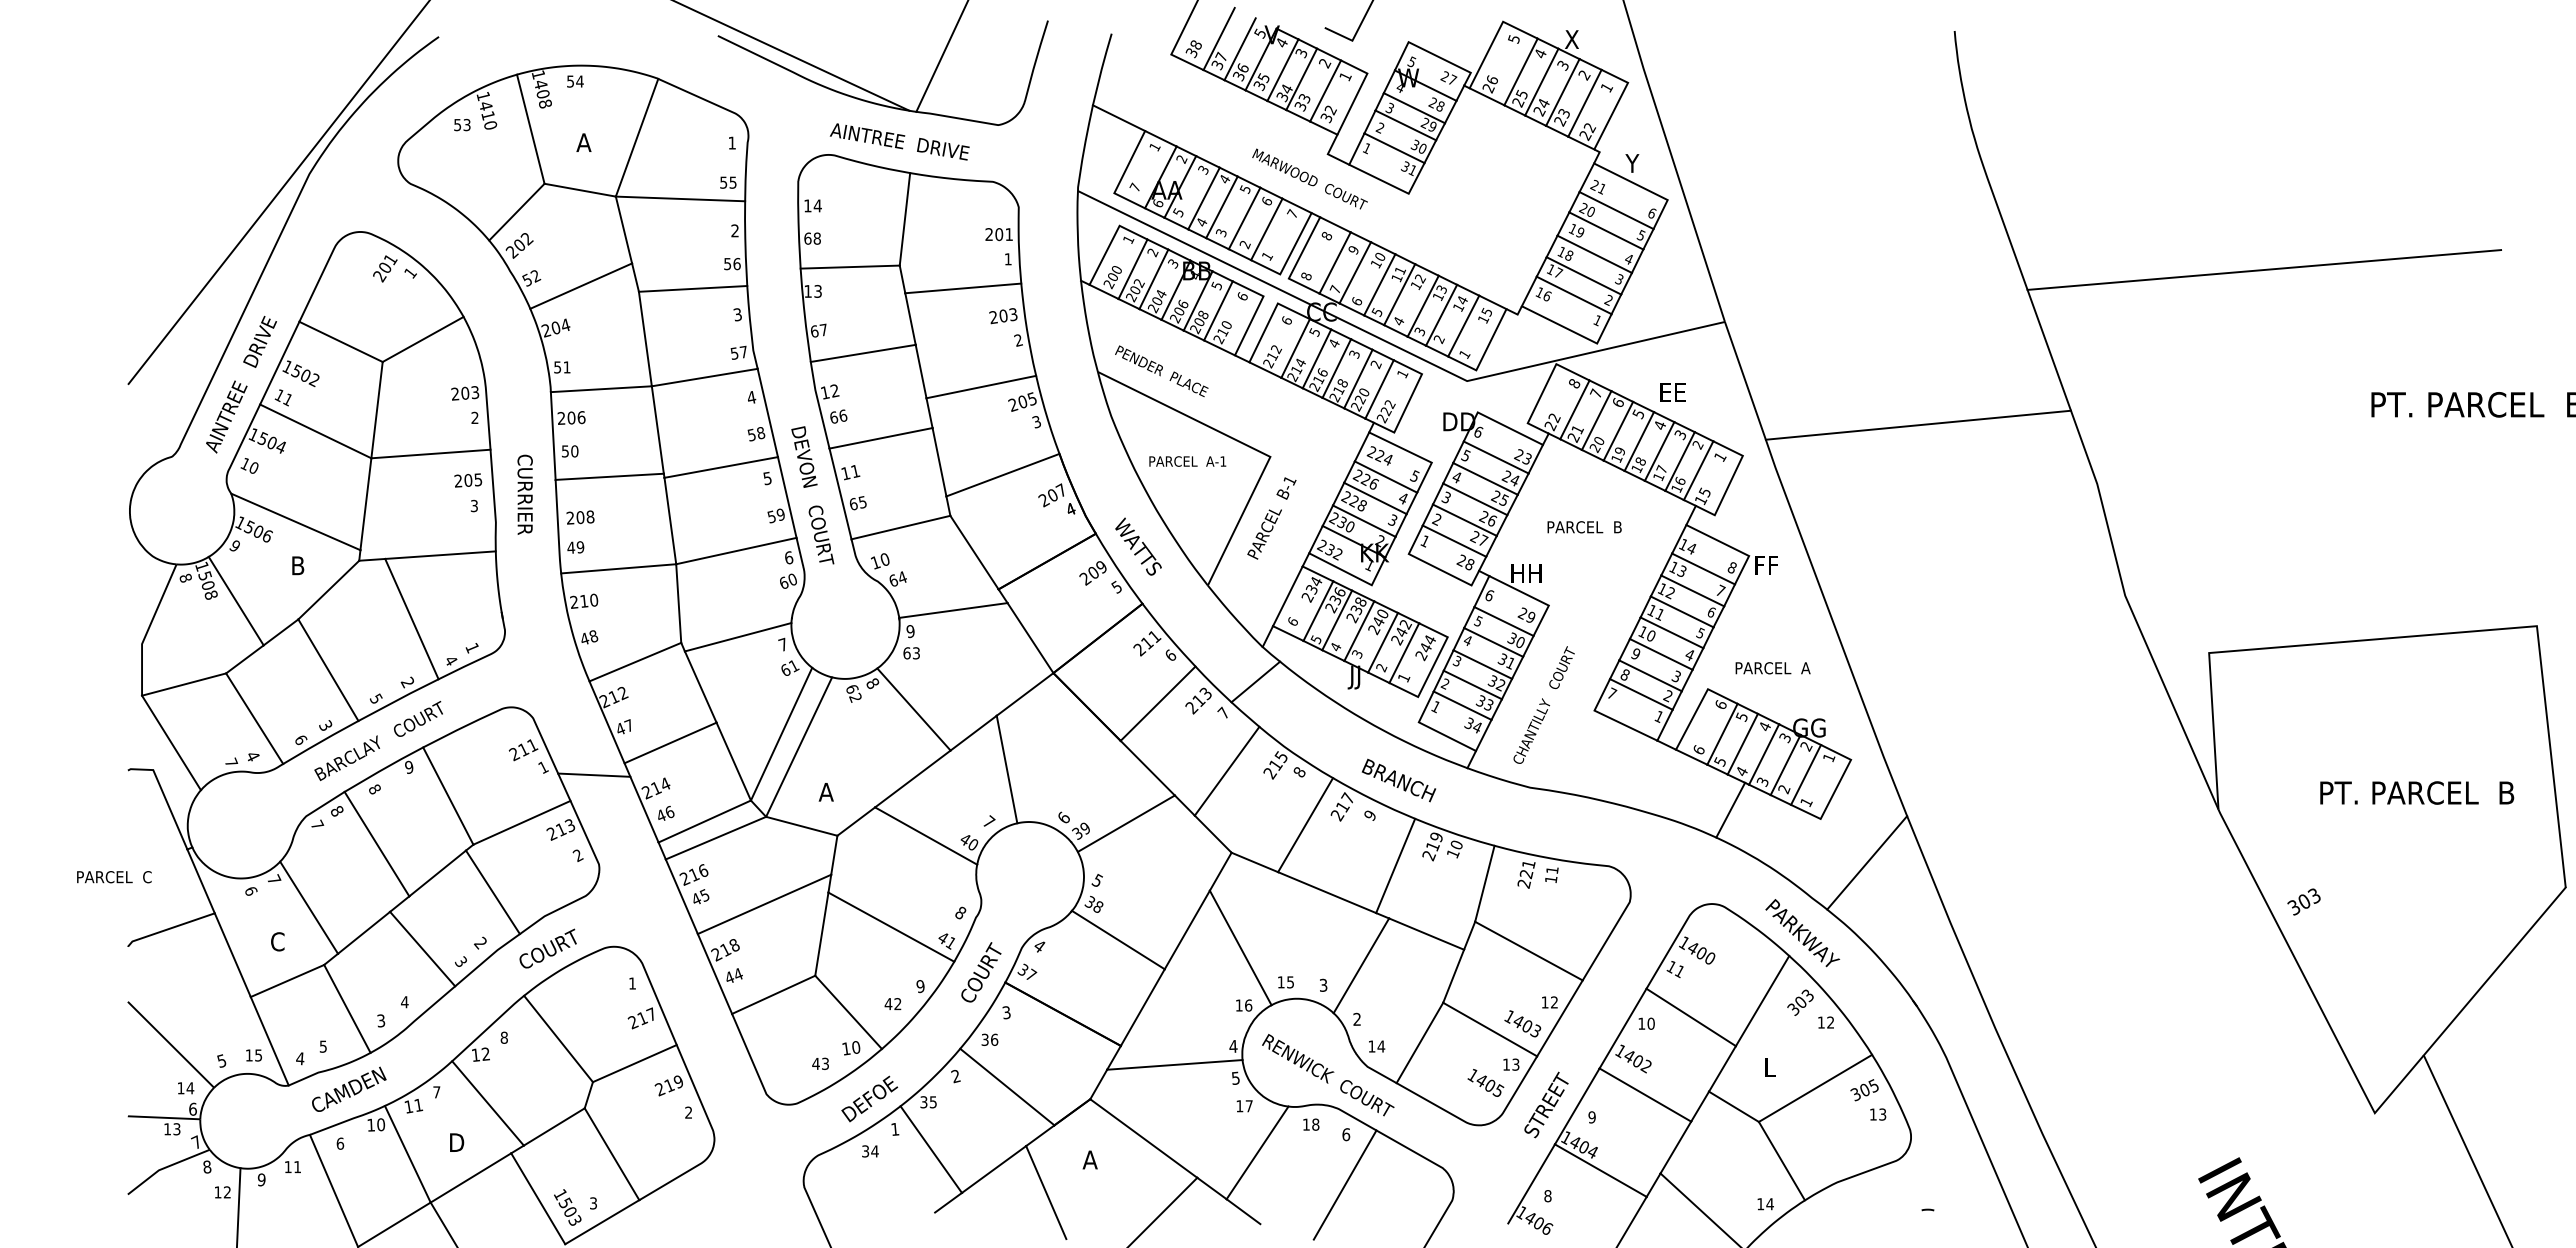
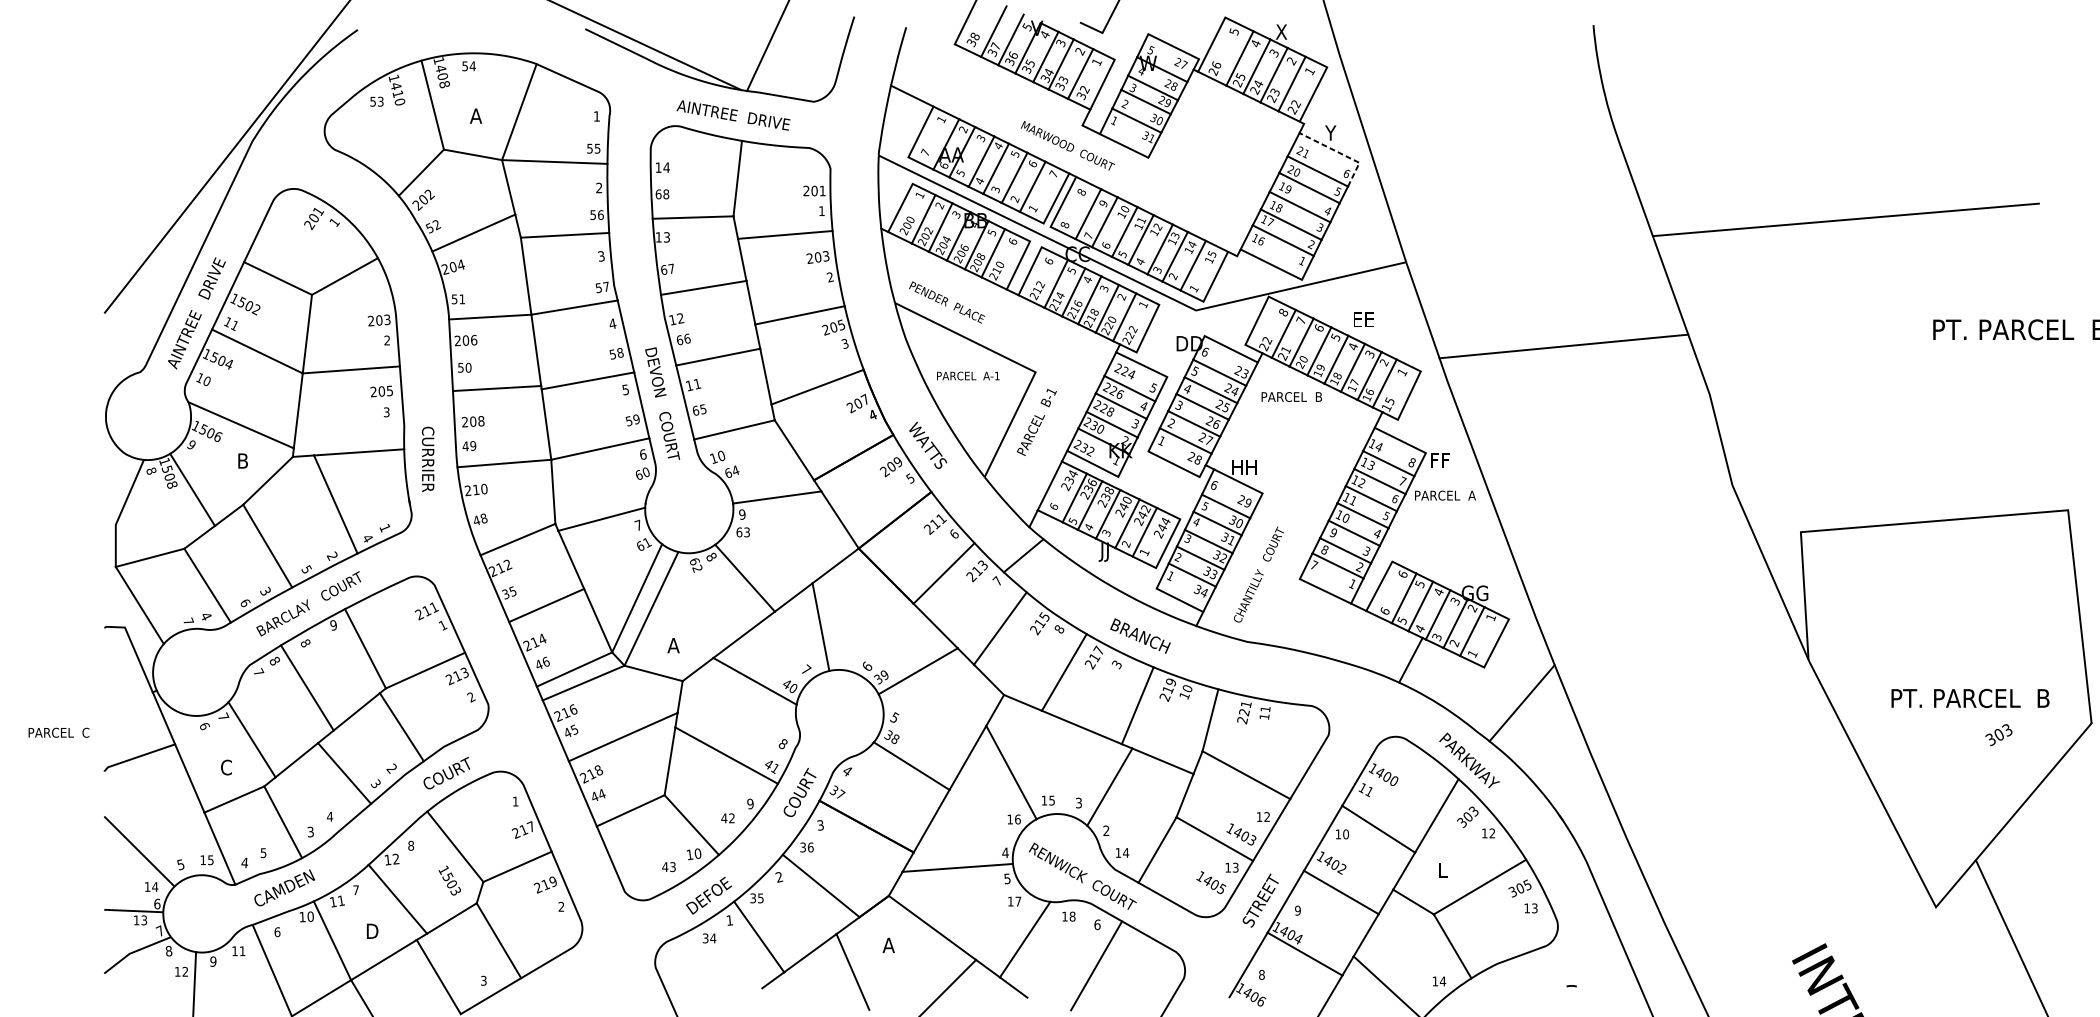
line: (1645, 189) -> (1341, 154), solid -> dashed
text: (524, 494) -> (427, 459), moved
text: (1584, 527) -> (1291, 397), moved
text: (1772, 668) -> (1444, 495), moved
text: (624, 727) -> (509, 592), 47 -> 35
line: (594, 774) -> (484, 631), removed
text: (2417, 792) -> (1970, 698), moved
text: (1369, 815) -> (1116, 664), 9 -> 3
text: (114, 877) -> (59, 733), moved
text: (2303, 901) -> (1998, 734), moved
text: (567, 1207) -> (449, 880), moved

